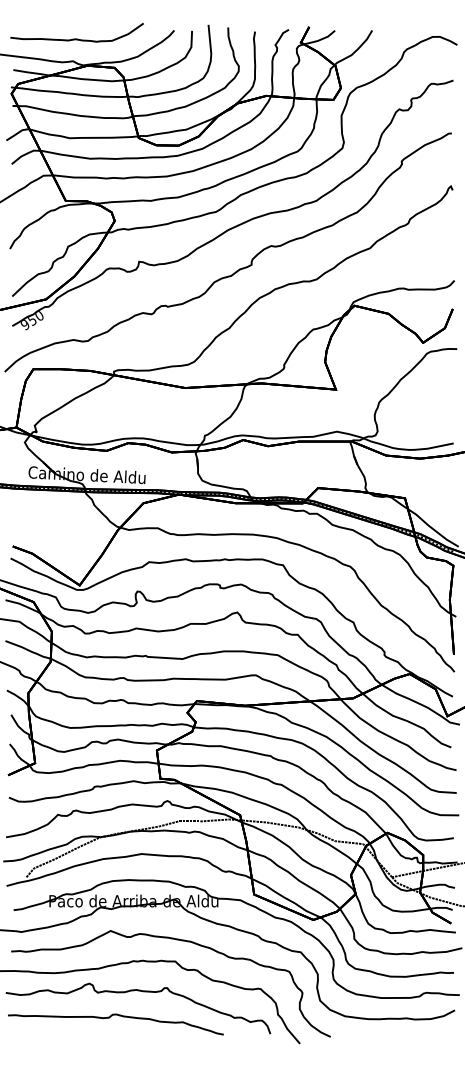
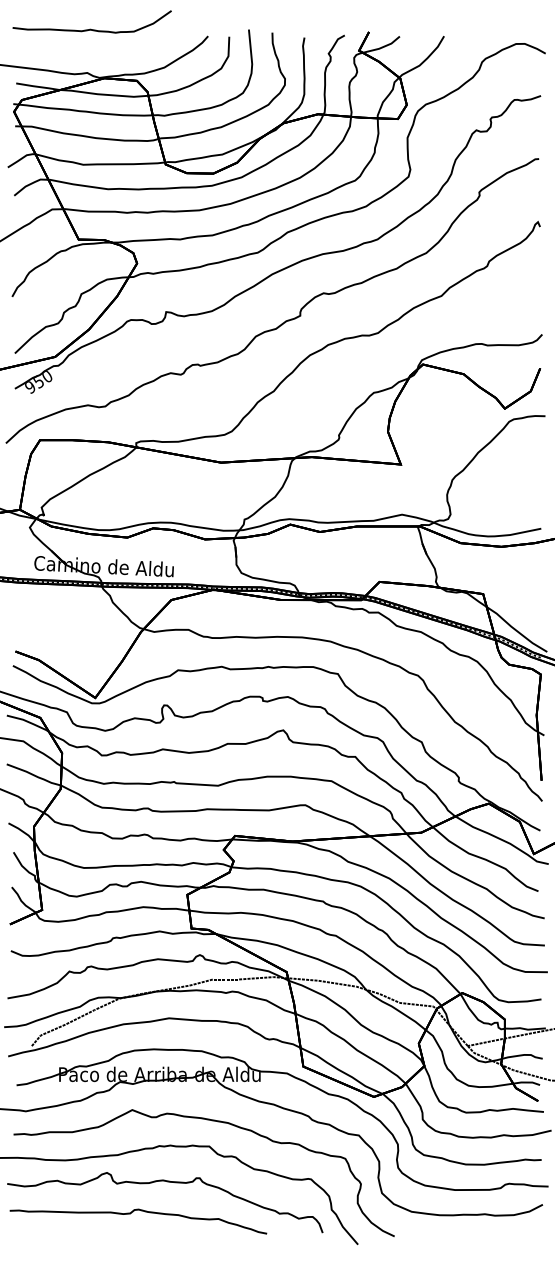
curve: (75, 38) -> (90, 28), moved

